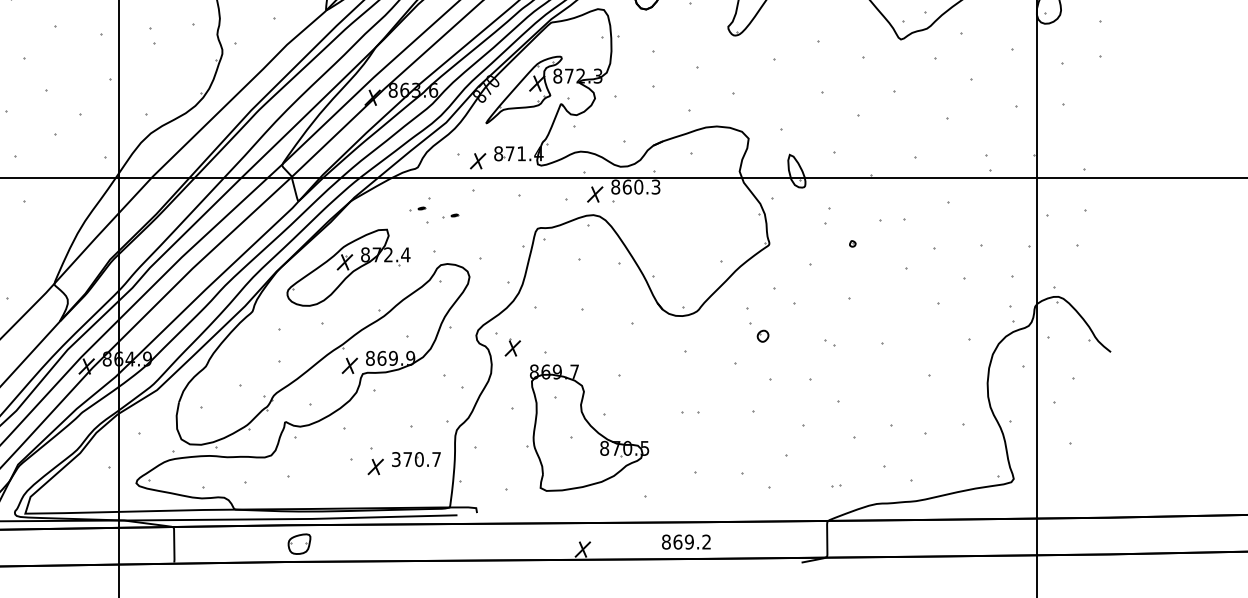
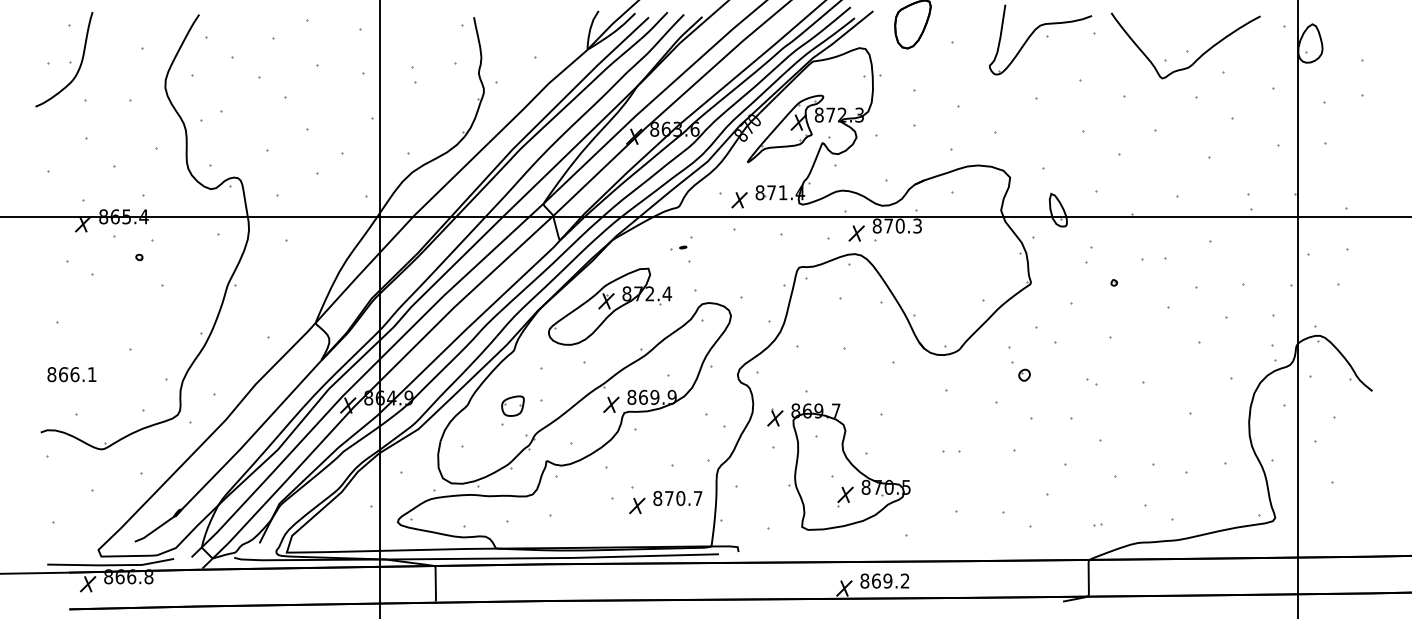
text: (627, 186) -> (888, 225), 860.3 -> 870.3
part: (450, 215) -> (711, 254), removed
part: (513, 347) -> (775, 417), moved
part: (584, 457) -> (845, 496), added
text: (396, 459) -> (657, 498), 370.7 -> 870.7
text: (686, 541) -> (884, 580), moved
part: (299, 543) -> (512, 405), moved

